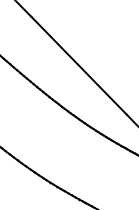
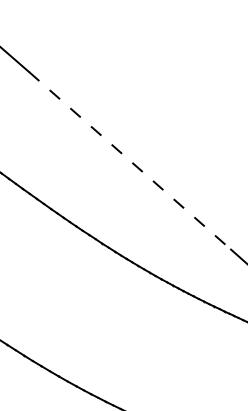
line: (79, 66) -> (130, 162), solid -> dashed

